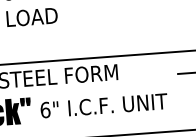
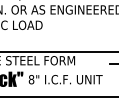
text: (45, 109) -> (31, 79), 6" -> 8"

